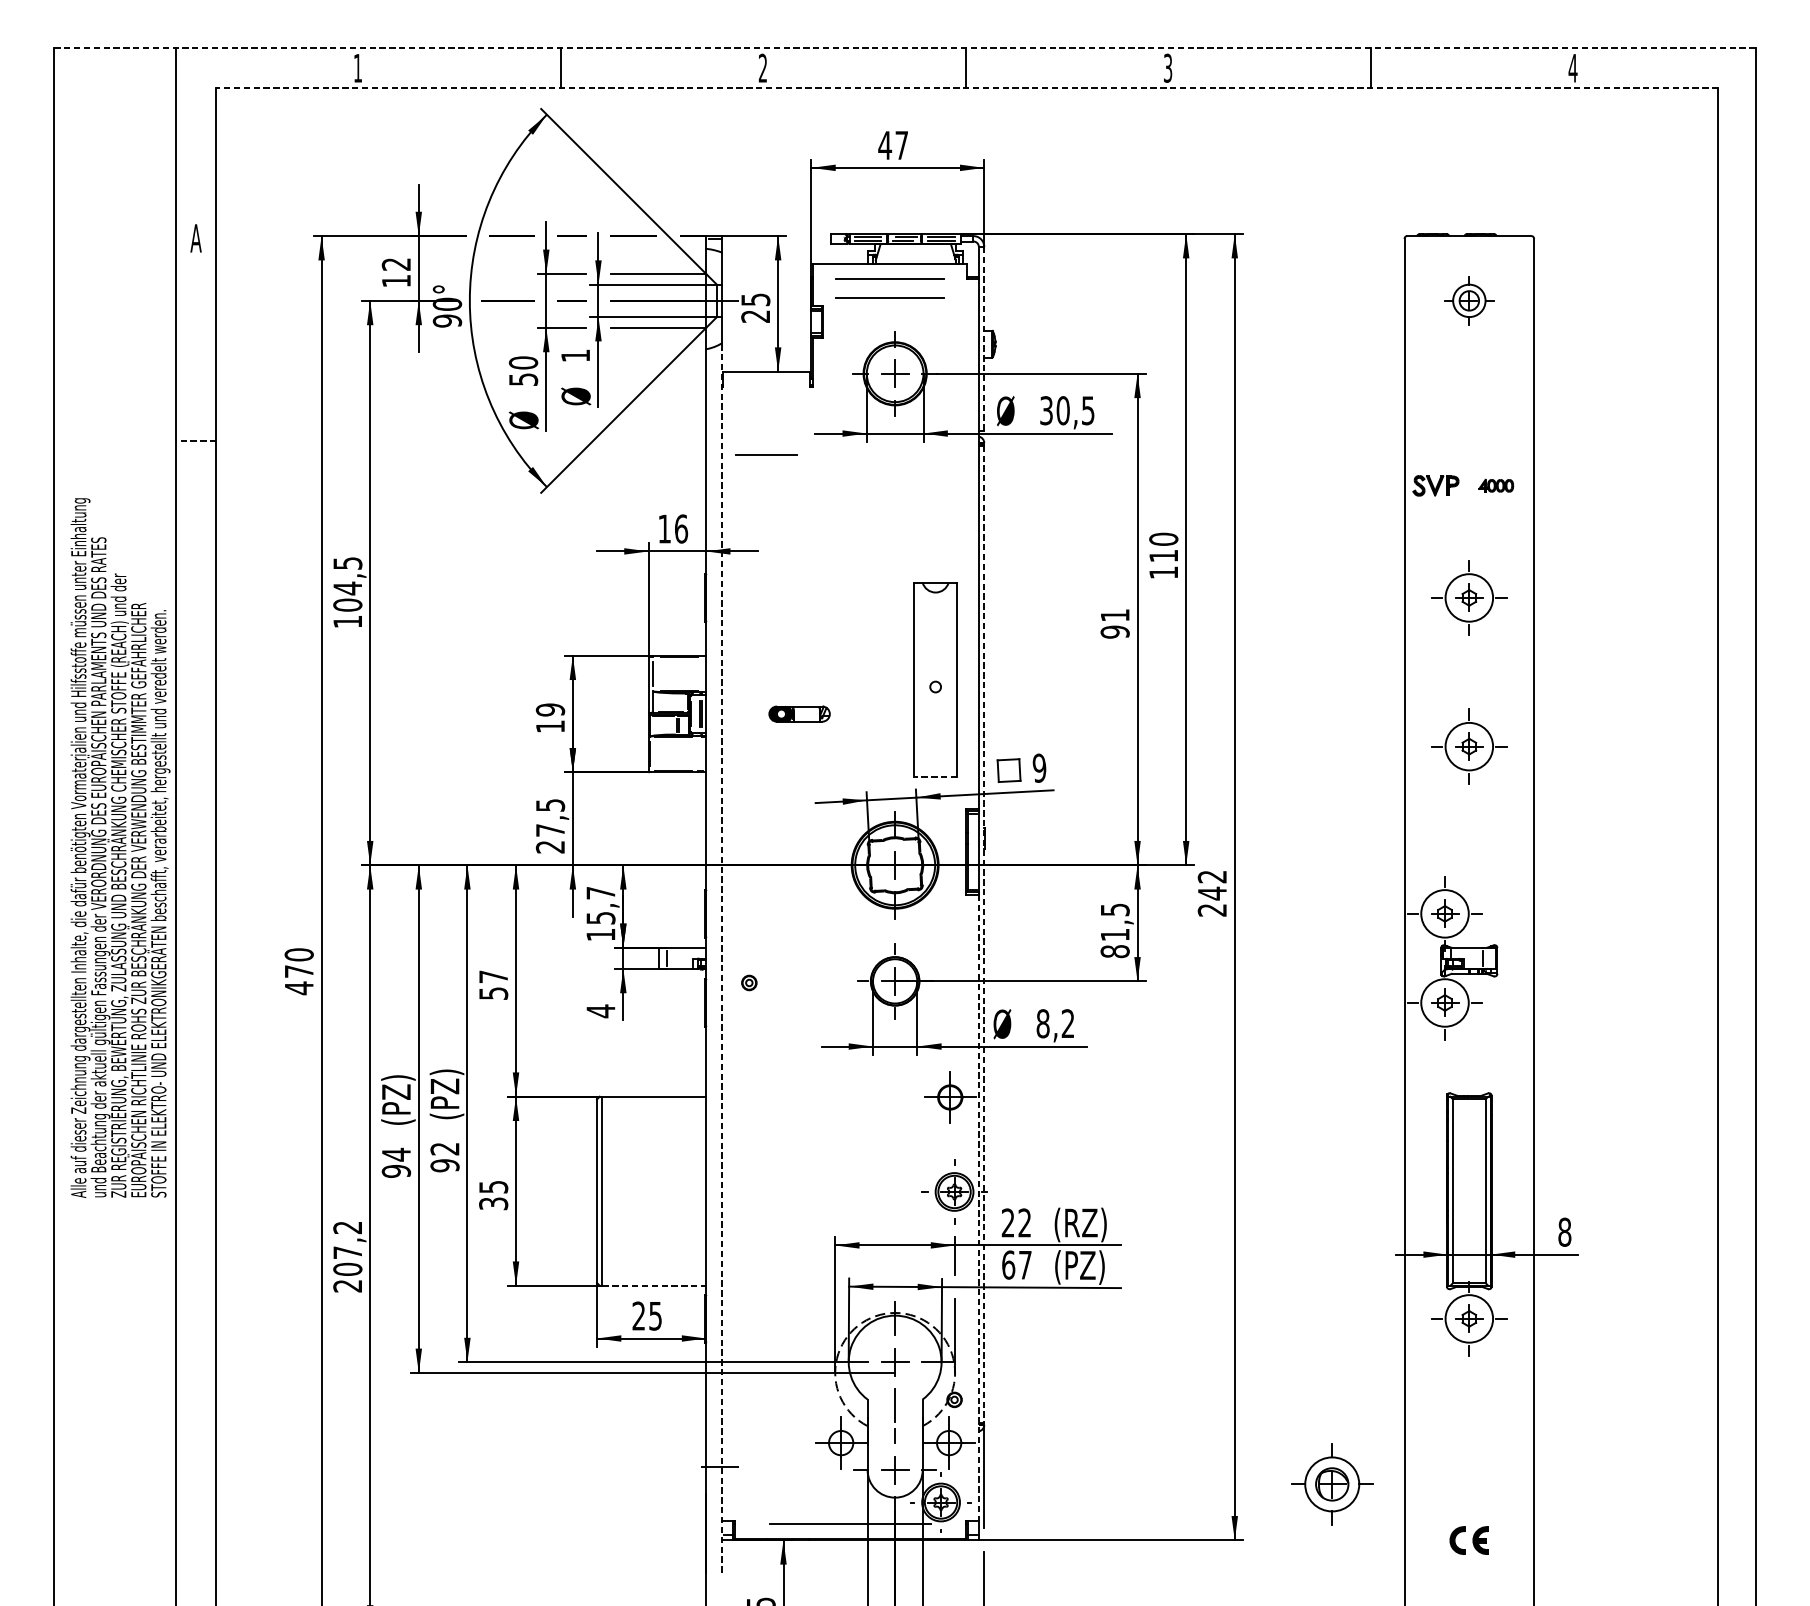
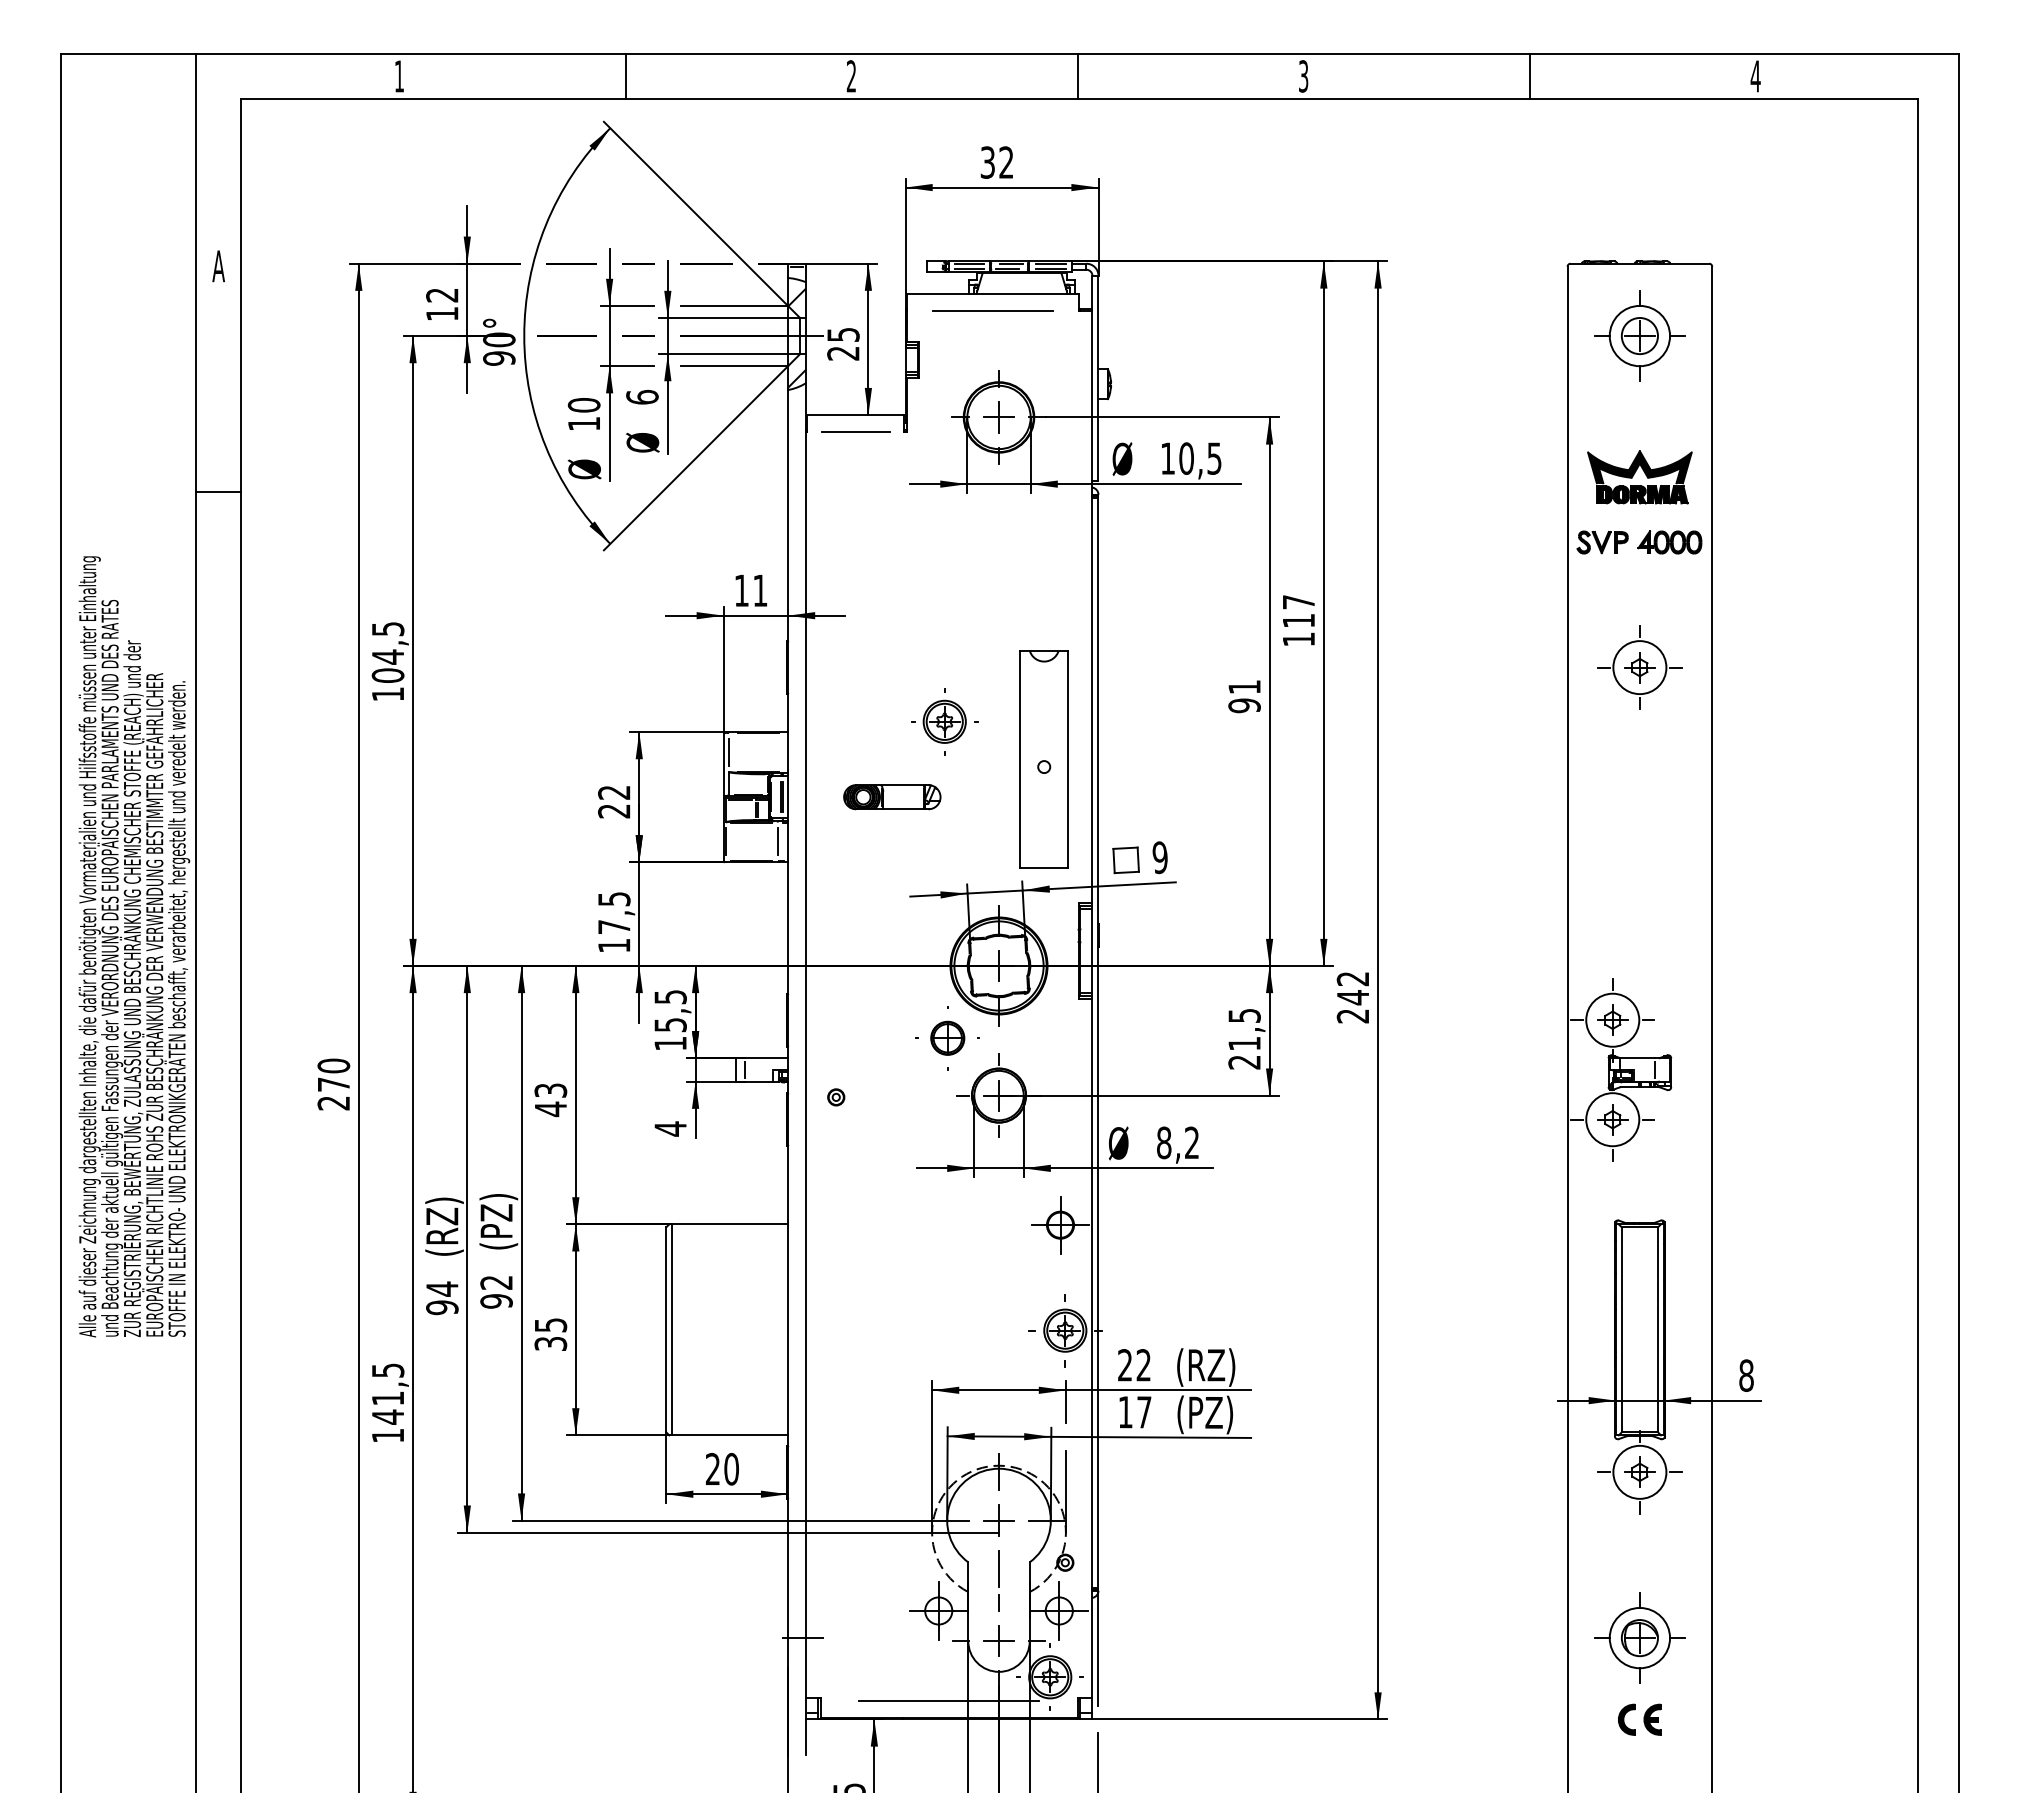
line: (904, 47) -> (1009, 53), dashed -> solid
line: (967, 88) -> (1079, 98), dashed -> solid
text: (892, 145) -> (996, 162), 47 -> 32
hatch: (714, 266) -> (797, 297), added
line: (889, 297) -> (992, 332), removed
part: (1468, 300) -> (1639, 335), size x1.67
hatch: (714, 338) -> (797, 378), added
line: (984, 338) -> (1098, 377), dashed -> solid
text: (575, 355) -> (642, 396), 1 -> 6
text: (523, 379) -> (584, 423), 50 -> 10
text: (1046, 410) -> (1167, 458), 30,5 -> 10,5
part: (1468, 427) -> (1639, 477), added
line: (195, 441) -> (218, 492), dashed -> solid
line: (766, 454) -> (855, 431), moved
part: (1495, 485) -> (1669, 542), size x1.67
text: (681, 528) -> (760, 590), 16 -> 11
text: (1163, 538) -> (1298, 601), 110 -> 117
part: (846, 646) -> (944, 721), added
part: (799, 714) -> (892, 797), size x1.43
text: (550, 717) -> (614, 801), 19 -> 22
part: (1468, 746) -> (1639, 833), removed
line: (696, 753) -> (777, 841), added
line: (935, 777) -> (1043, 867), dashed -> solid
text: (550, 846) -> (614, 945), 27,5 -> 17,5
text: (600, 893) -> (670, 997), 15,7 -> 15,5
part: (849, 930) -> (947, 1038), added
line: (984, 934) -> (1098, 1043), dashed -> solid
text: (1115, 951) -> (1244, 1062), 81,5 -> 21,5
line: (722, 957) -> (806, 1068), dashed -> solid
text: (493, 985) -> (550, 1100), 57 -> 43
text: (298, 988) -> (333, 1103), 470 -> 270
text: (398, 1092) -> (444, 1219), (PZ) -> (RZ)
line: (978, 1207) -> (1092, 1348), dashed -> solid
text: (347, 1256) -> (387, 1402), 207,2 -> 141,5
text: (1008, 1265) -> (1125, 1412), 67 -> 17
line: (654, 1285) -> (730, 1435), dashed -> solid
text: (655, 1315) -> (731, 1468), 25 -> 20
part: (1331, 1483) -> (1639, 1637), moved

